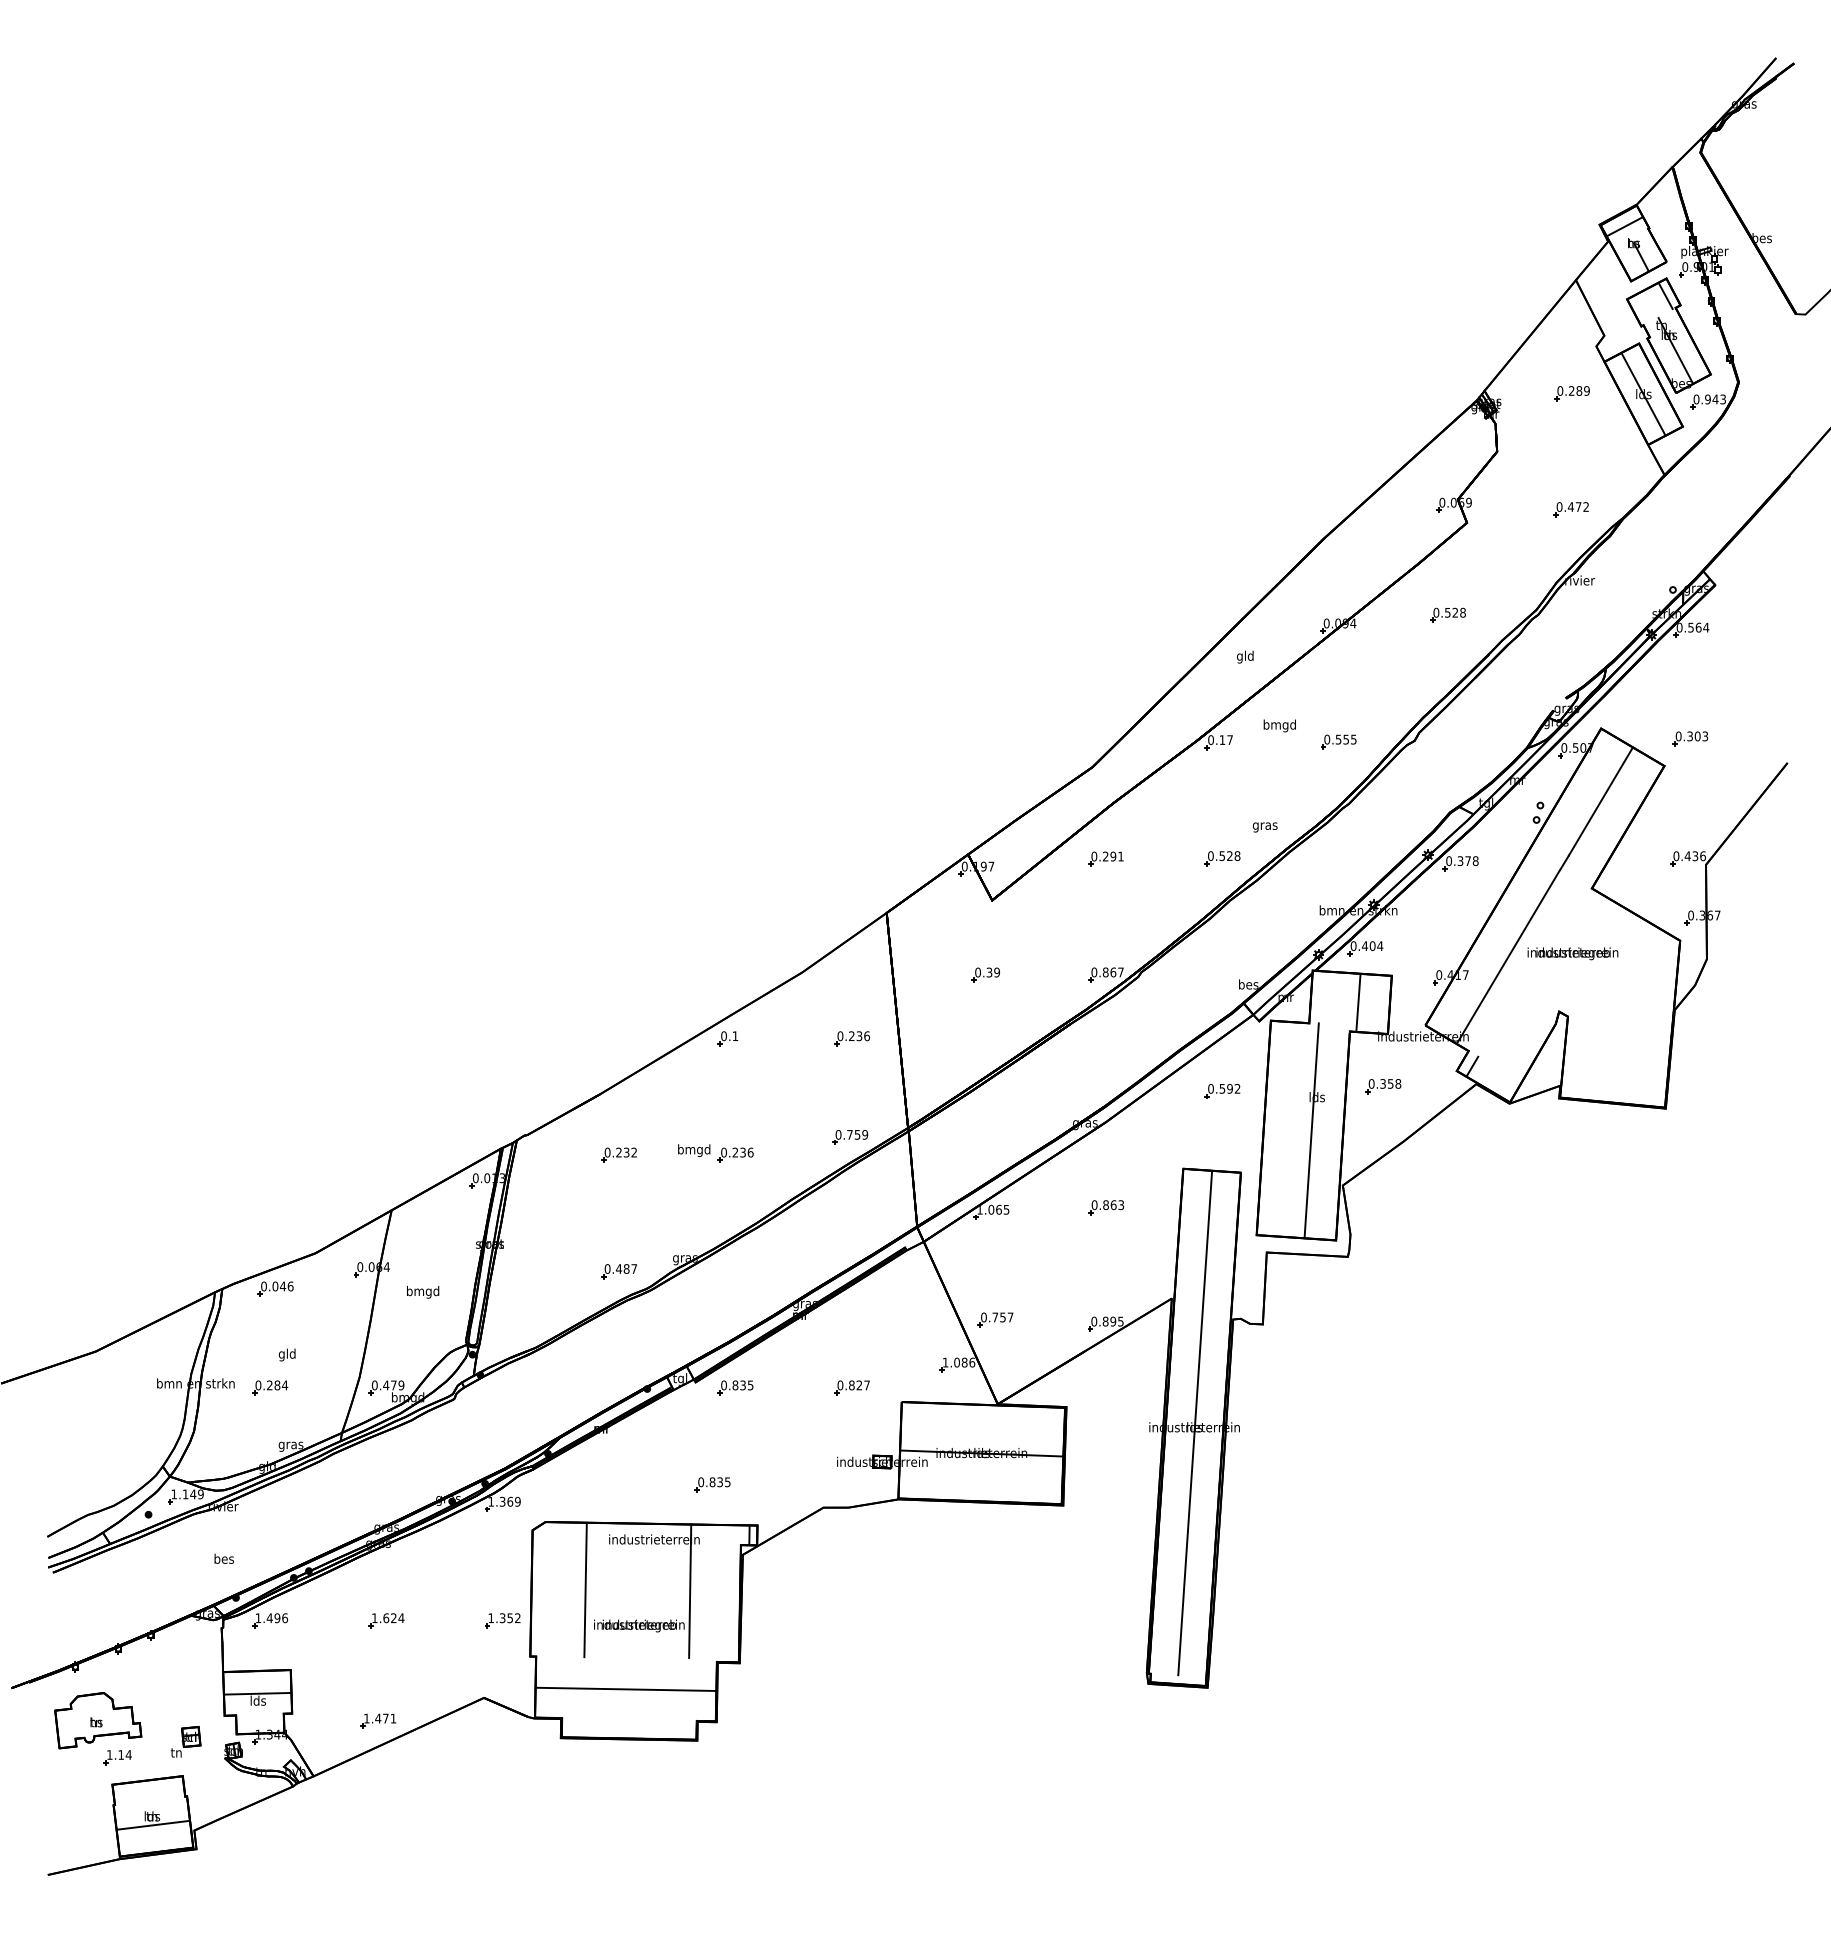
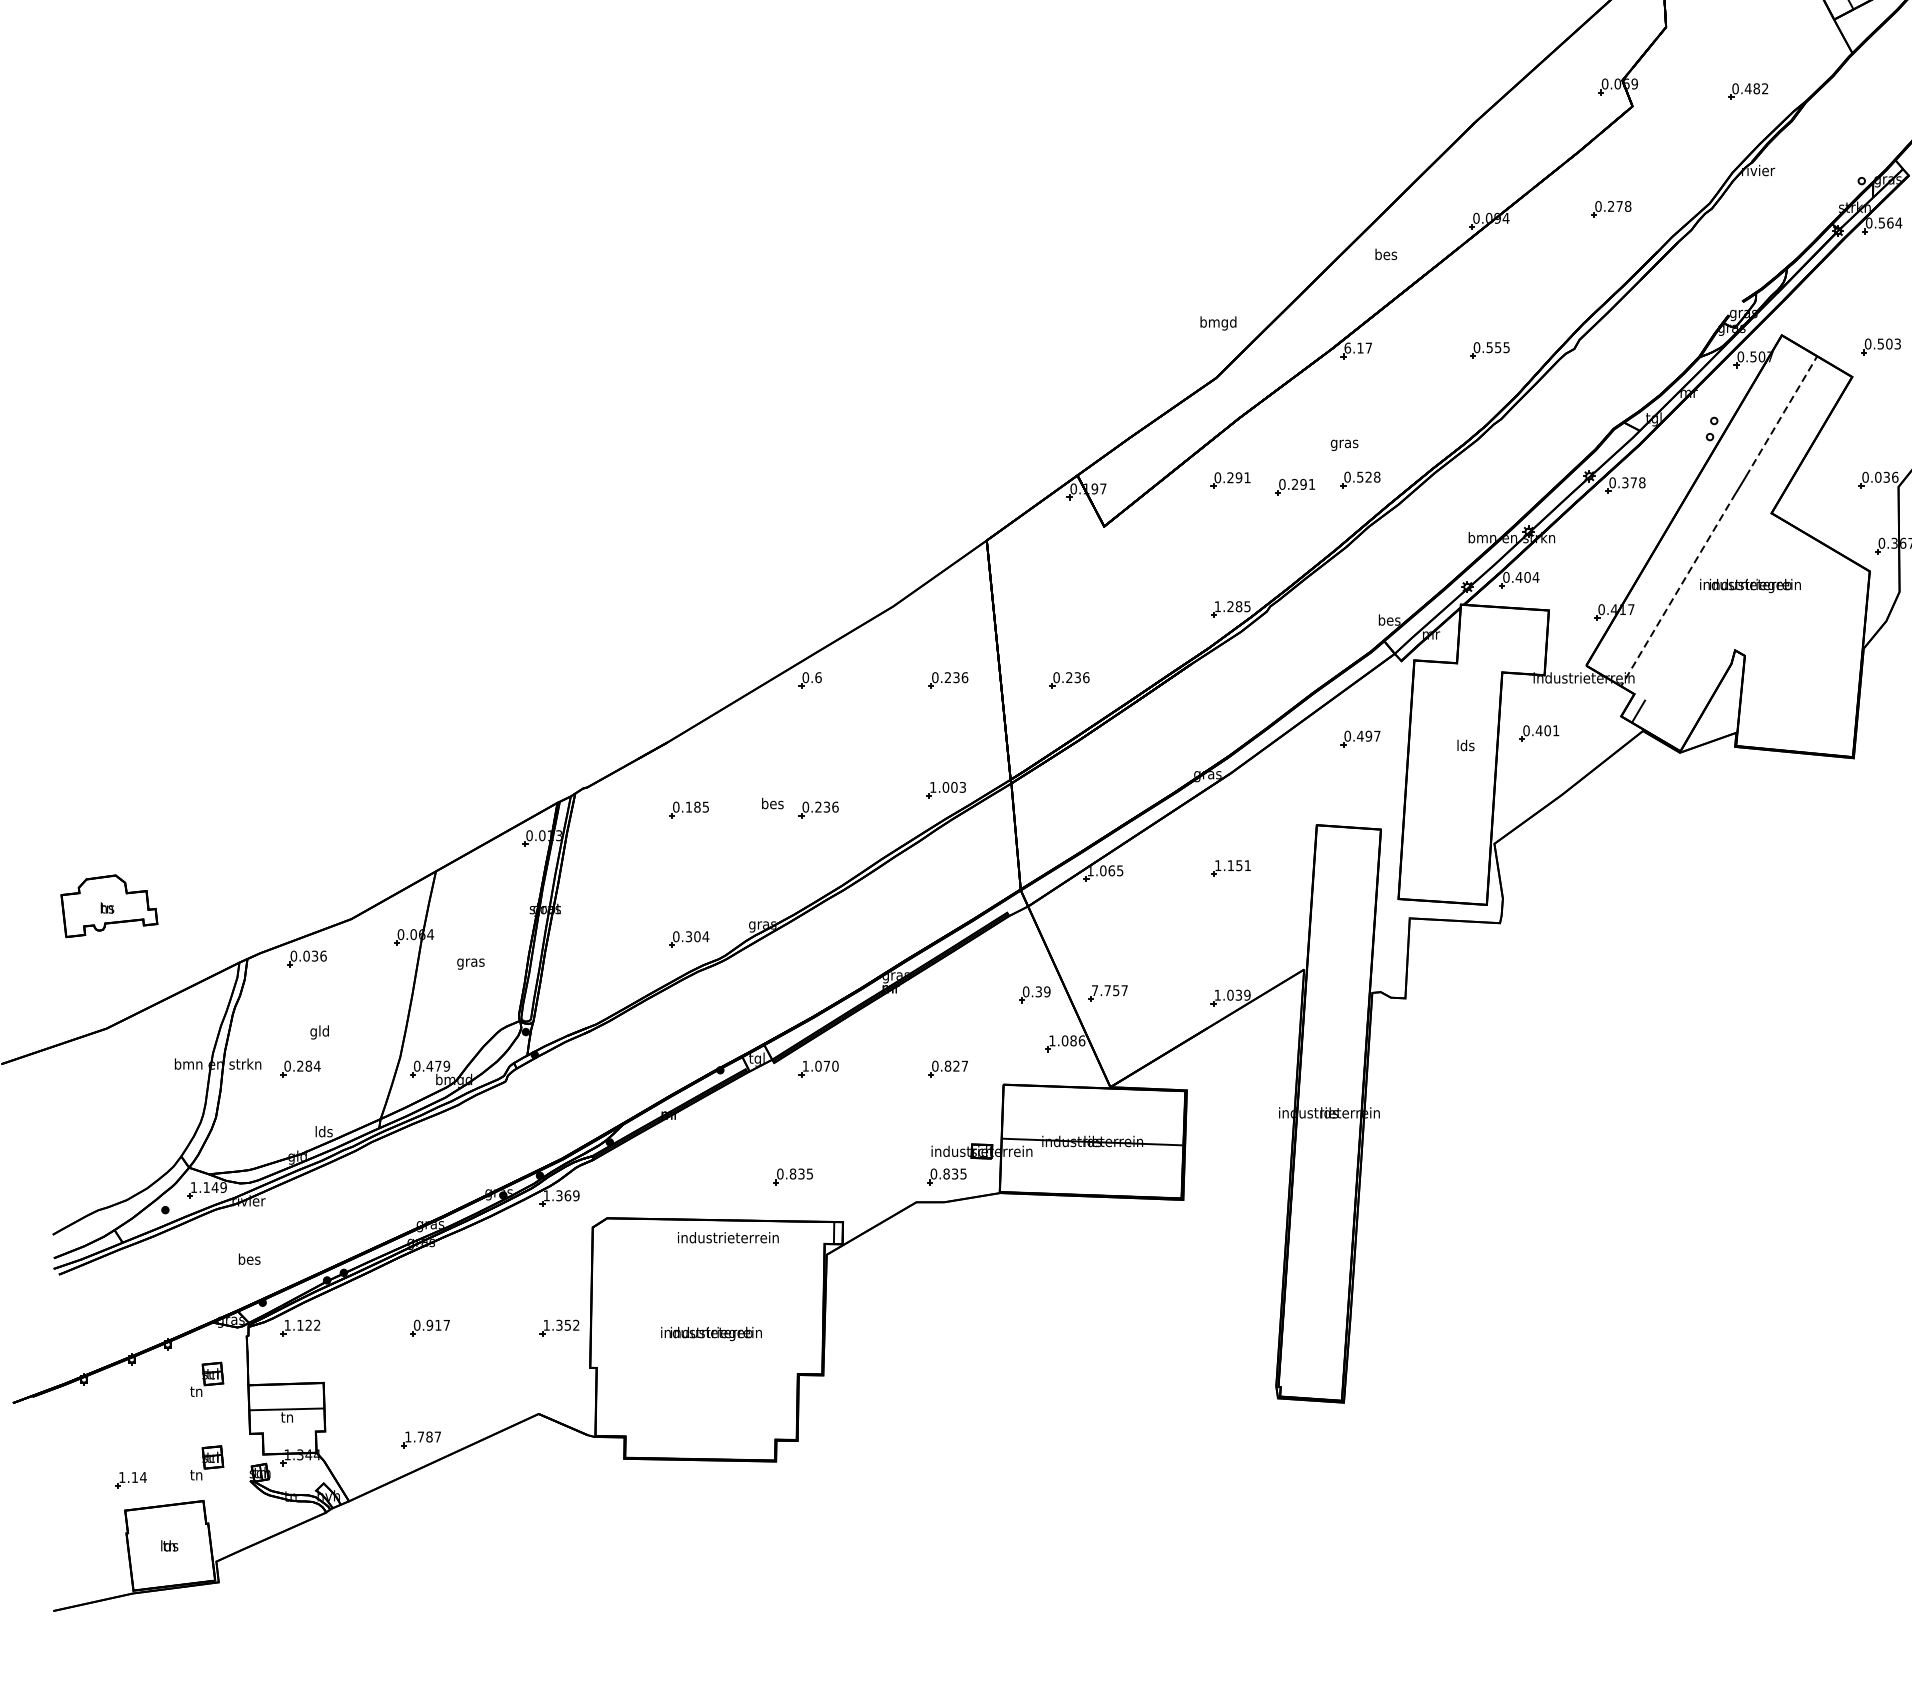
text: (1578, 506) -> (1756, 88), 0.472 -> 0.482
text: (1451, 612) -> (1615, 206), 0.528 -> 0.278
text: (1245, 656) -> (1386, 255), gld -> bes
text: (1279, 725) -> (1218, 322), moved
text: (1689, 735) -> (1880, 343), 0.303 -> 0.503
text: (1211, 739) -> (1348, 347), 0.17 -> 6.17
line: (1600, 801) -> (1781, 416), solid -> dashed
text: (1265, 827) -> (1344, 445), moved
text: (1687, 856) -> (1877, 477), 0.436 -> 0.036
part: (1163, 864) -> (1294, 486), added
line: (1508, 957) -> (1678, 590), solid -> dashed
text: (1107, 972) -> (1232, 606), 0.867 -> 1.285
part: (985, 974) -> (1034, 994), moved
line: (1358, 1002) -> (1511, 640), removed
text: (735, 1036) -> (818, 677), 0.1 -> 0.6
part: (960, 1038) -> (1068, 680), added
text: (1390, 1083) -> (1547, 730), 0.358 -> 0.401
text: (1229, 1088) -> (1368, 735), 0.592 -> 0.497
line: (1311, 1130) -> (1459, 782), removed
text: (851, 1134) -> (947, 787), 0.759 -> 1.003
text: (694, 1150) -> (772, 804), bmgd -> bes
text: (626, 1152) -> (697, 807), 0.232 -> 0.185
text: (1107, 1205) -> (1232, 866), 0.863 -> 1.151
text: (626, 1268) -> (697, 936), 0.487 -> 0.304
text: (282, 1286) -> (314, 956), 0.046 -> 0.036
text: (423, 1292) -> (471, 962), bmgd -> gras
text: (983, 1317) -> (1094, 990), 0.757 -> 7.757
text: (1107, 1321) -> (1232, 995), 0.895 -> 1.039
text: (737, 1385) -> (820, 1066), 0.835 -> 1.070
line: (1195, 1423) -> (1330, 1108), removed
text: (290, 1445) -> (323, 1133), gras -> lds
part: (850, 1484) -> (946, 1176), added
line: (585, 1590) -> (651, 1294), removed
line: (690, 1590) -> (768, 1294), removed
text: (276, 1618) -> (307, 1325), 1.496 -> 1.122
text: (387, 1618) -> (431, 1325), 1.624 -> 0.917
part: (185, 1666) -> (206, 1379), added
line: (625, 1688) -> (696, 1403), removed
text: (258, 1700) -> (287, 1416), lds -> tn
text: (385, 1718) -> (429, 1436), 1.471 -> 1.787
part: (98, 1720) -> (109, 906), moved
line: (152, 1824) -> (169, 1554), removed

